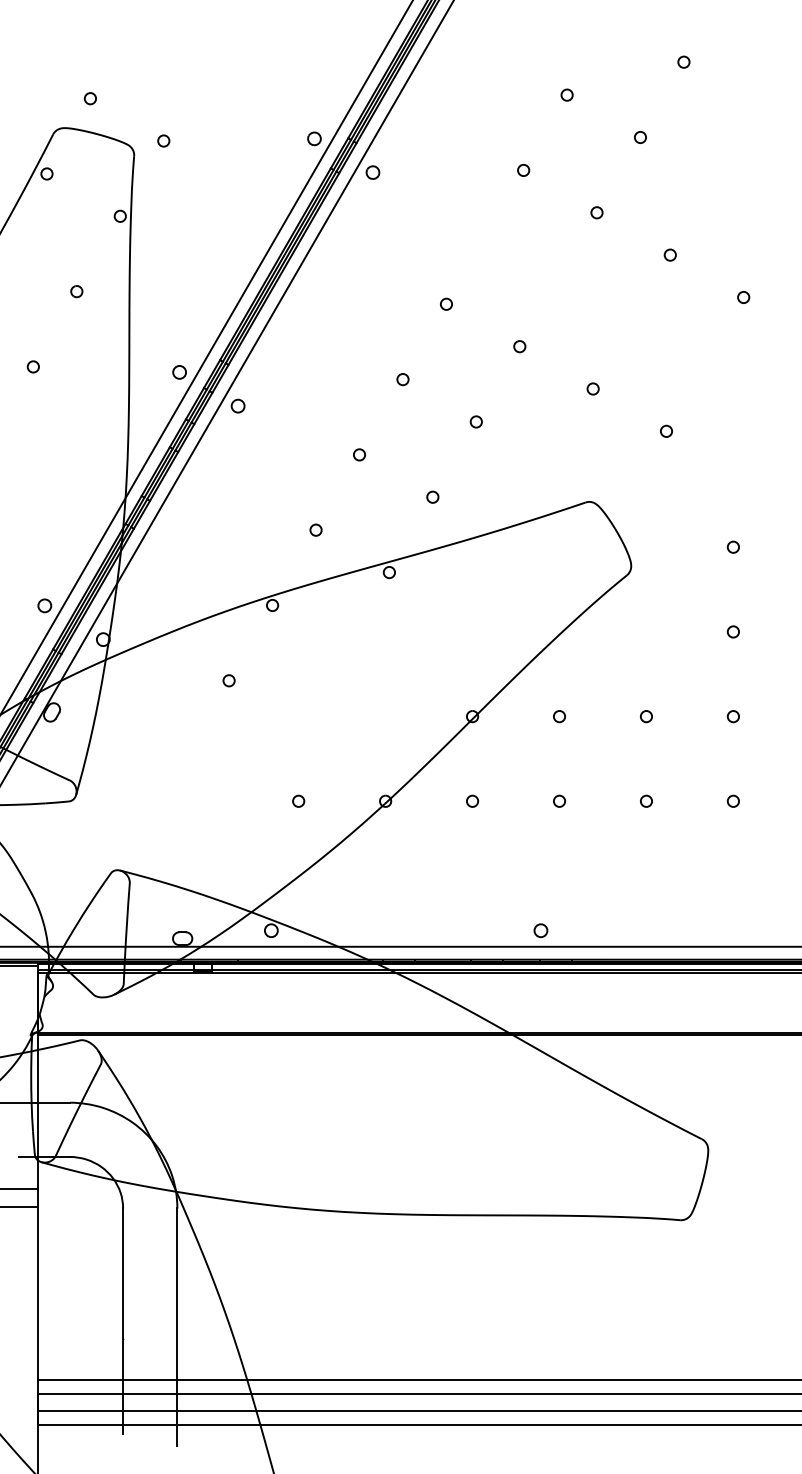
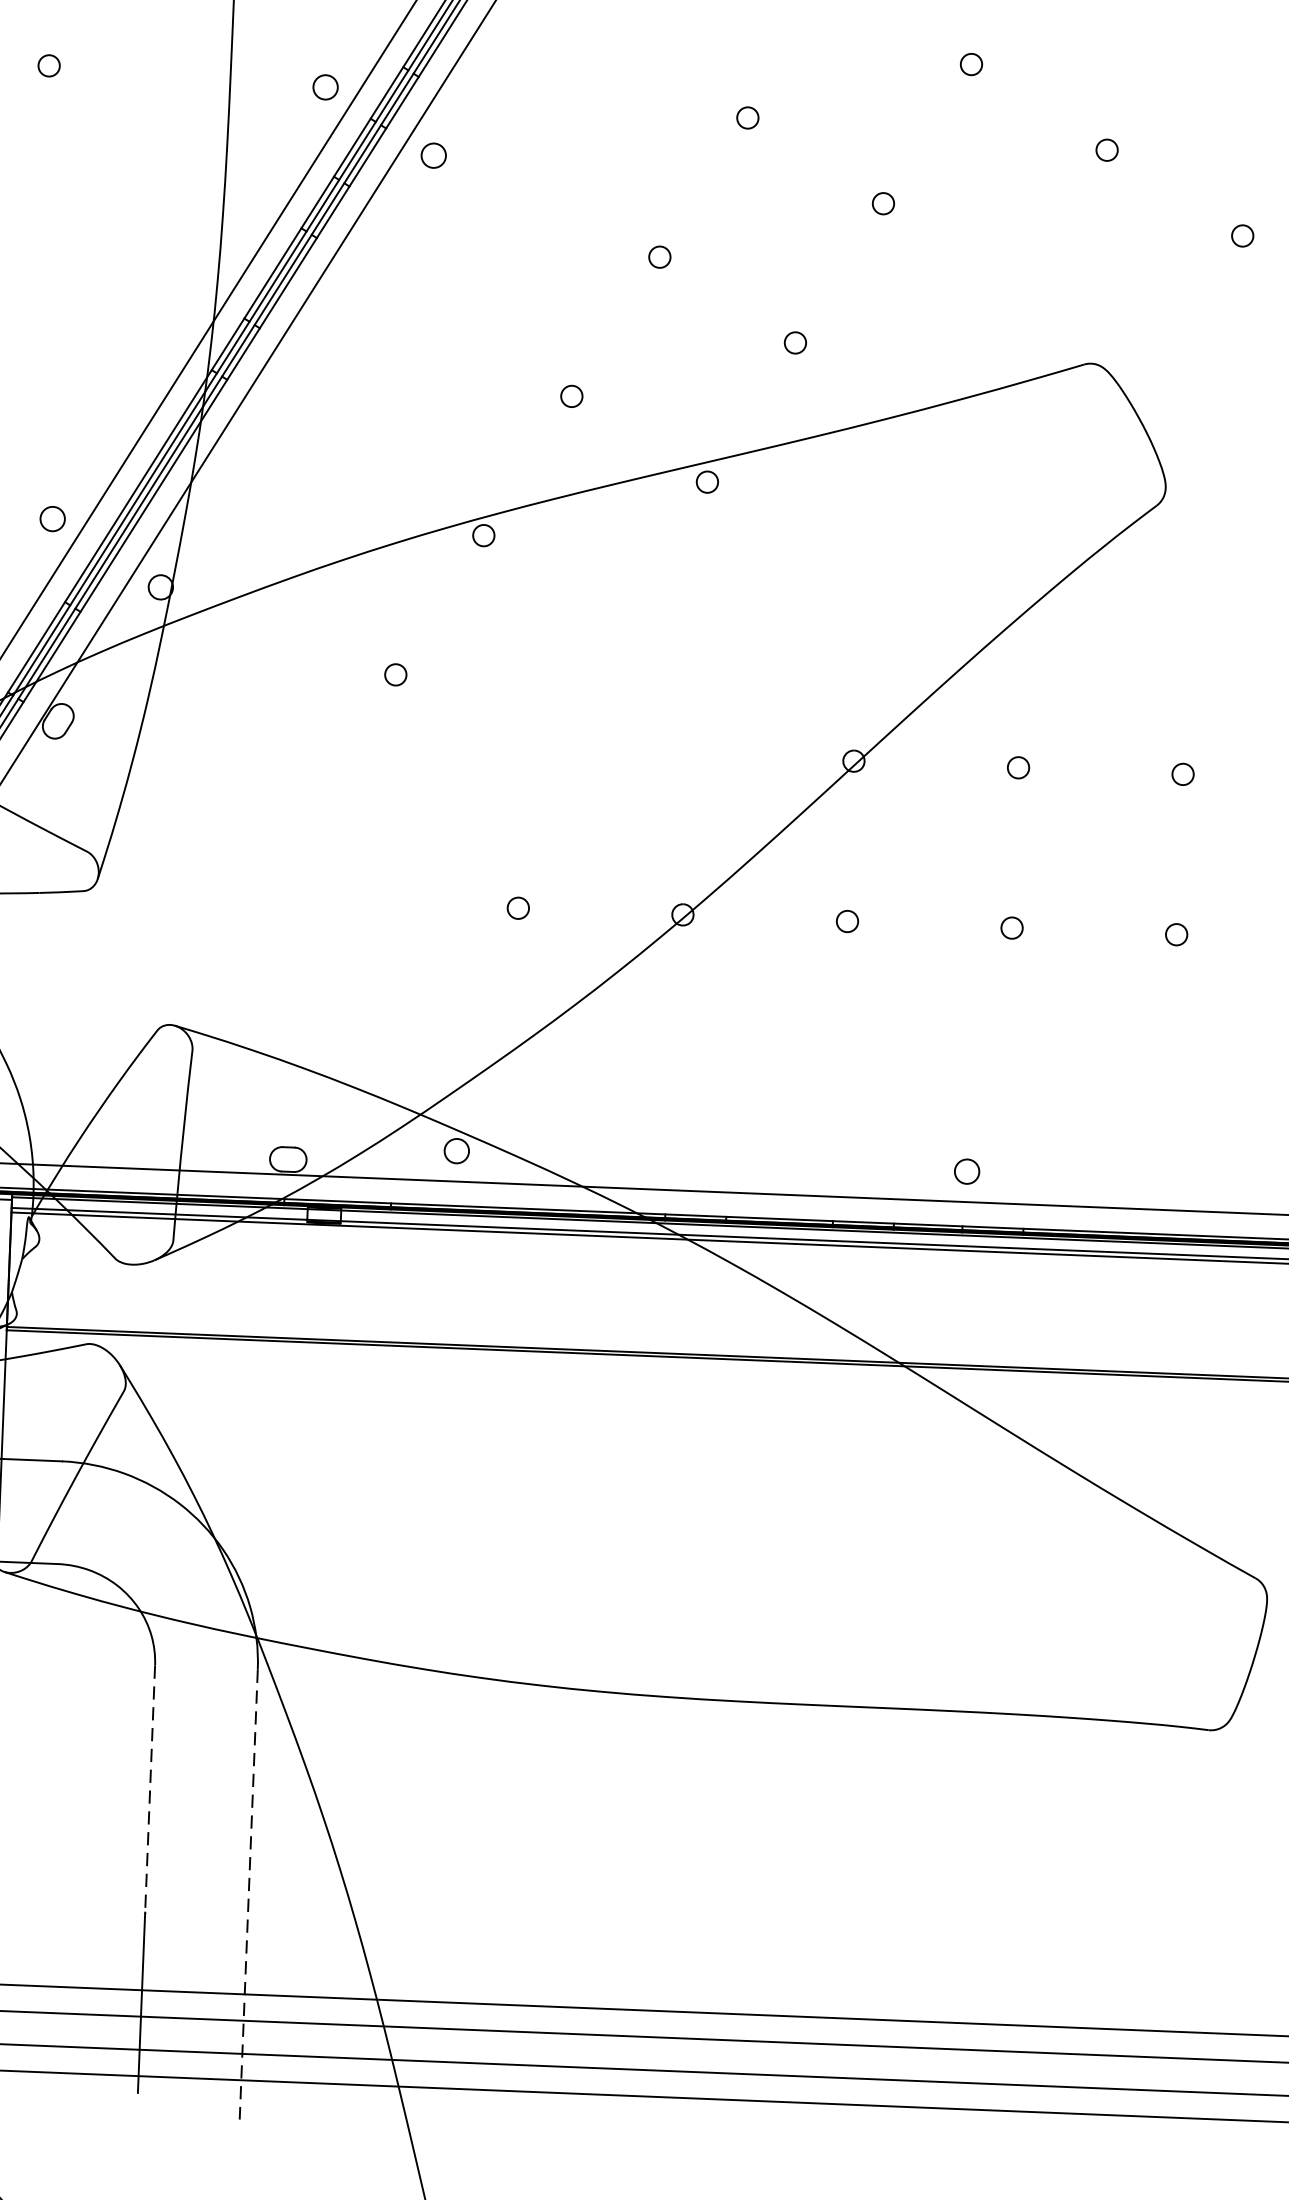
line: (123, 1274) -> (150, 1790), solid -> dashed
line: (177, 1327) -> (248, 1895), solid -> dashed

